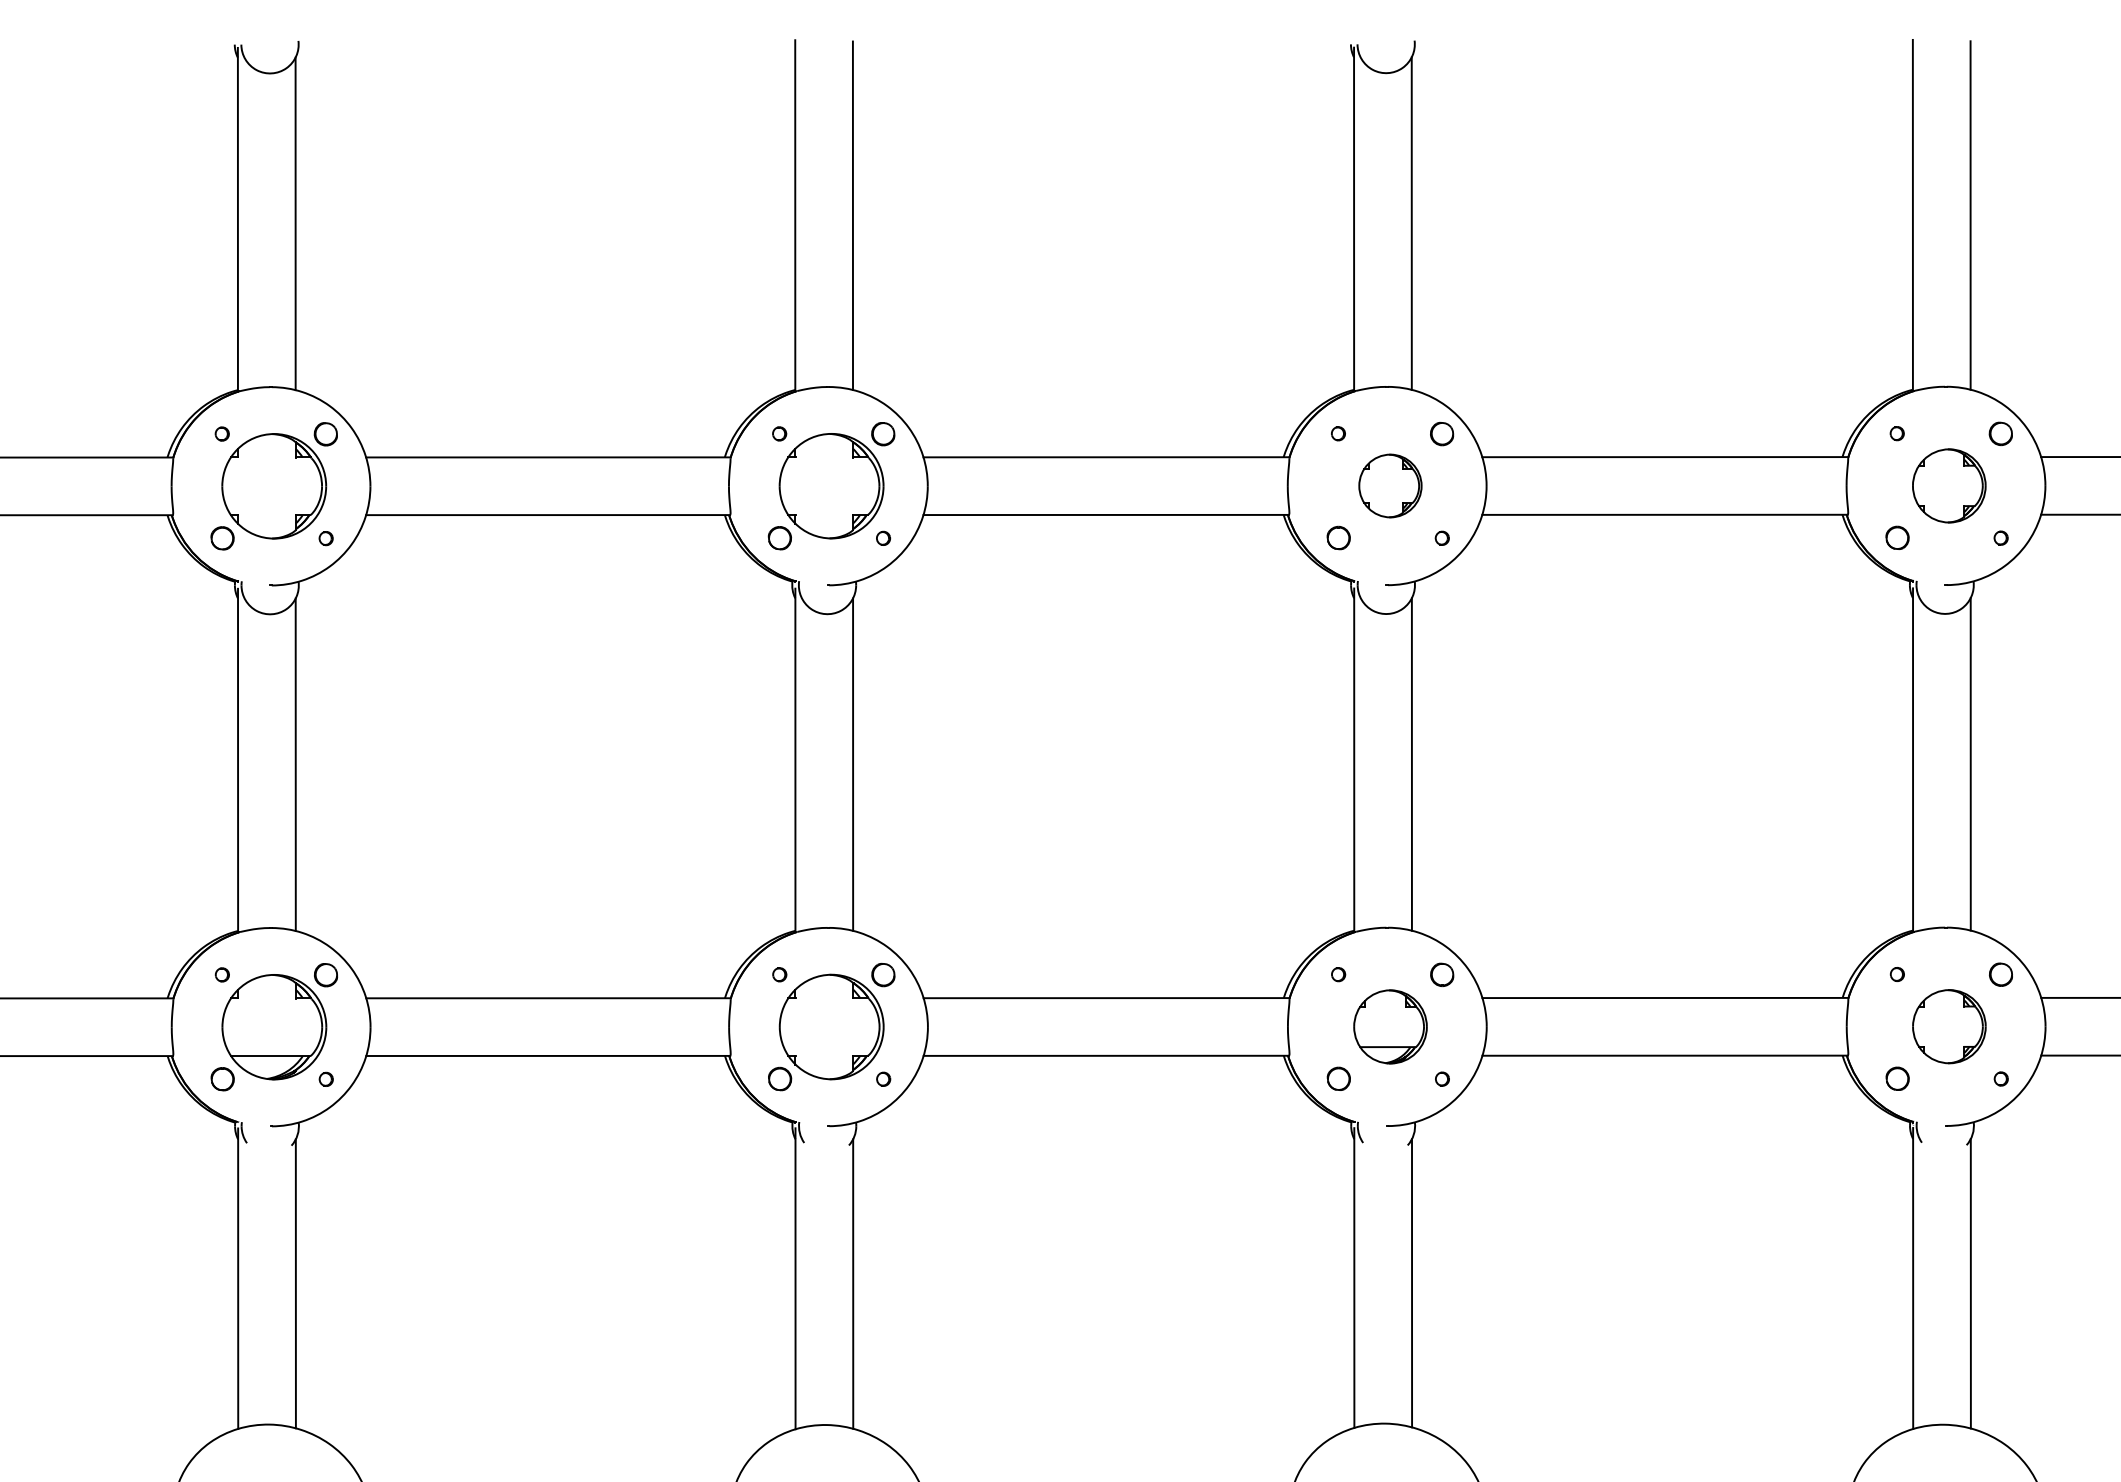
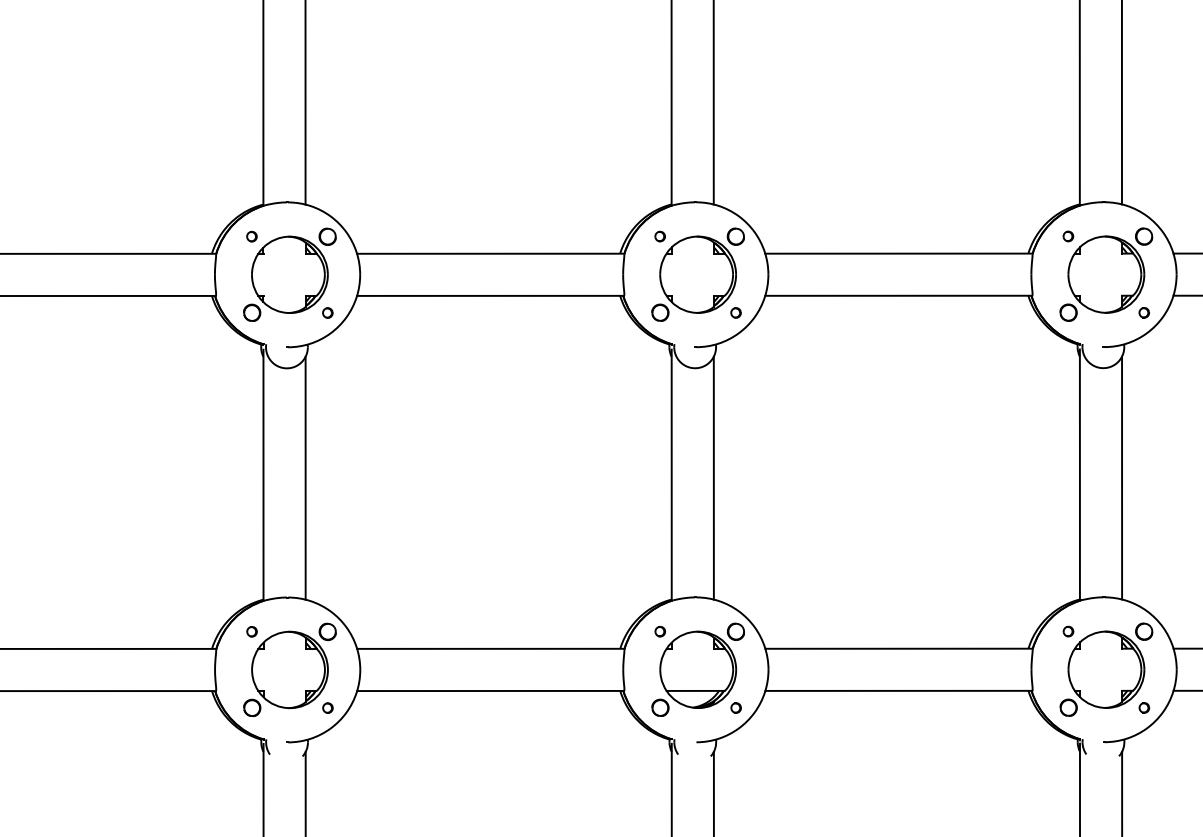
part: (1390, 485) -> (698, 274), size x1.67
part: (1949, 485) -> (1106, 274), size x1.43
part: (1390, 1026) -> (698, 669), size x1.43
part: (1949, 1026) -> (1106, 669), size x1.43

